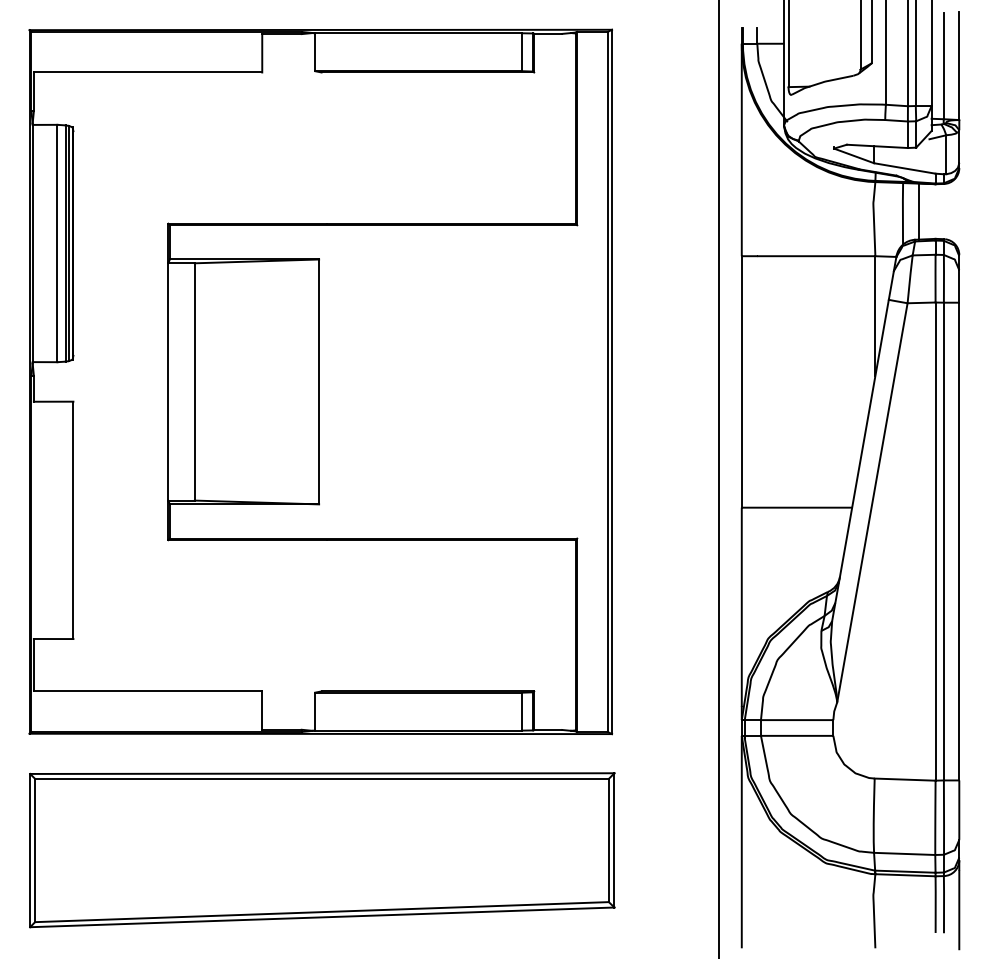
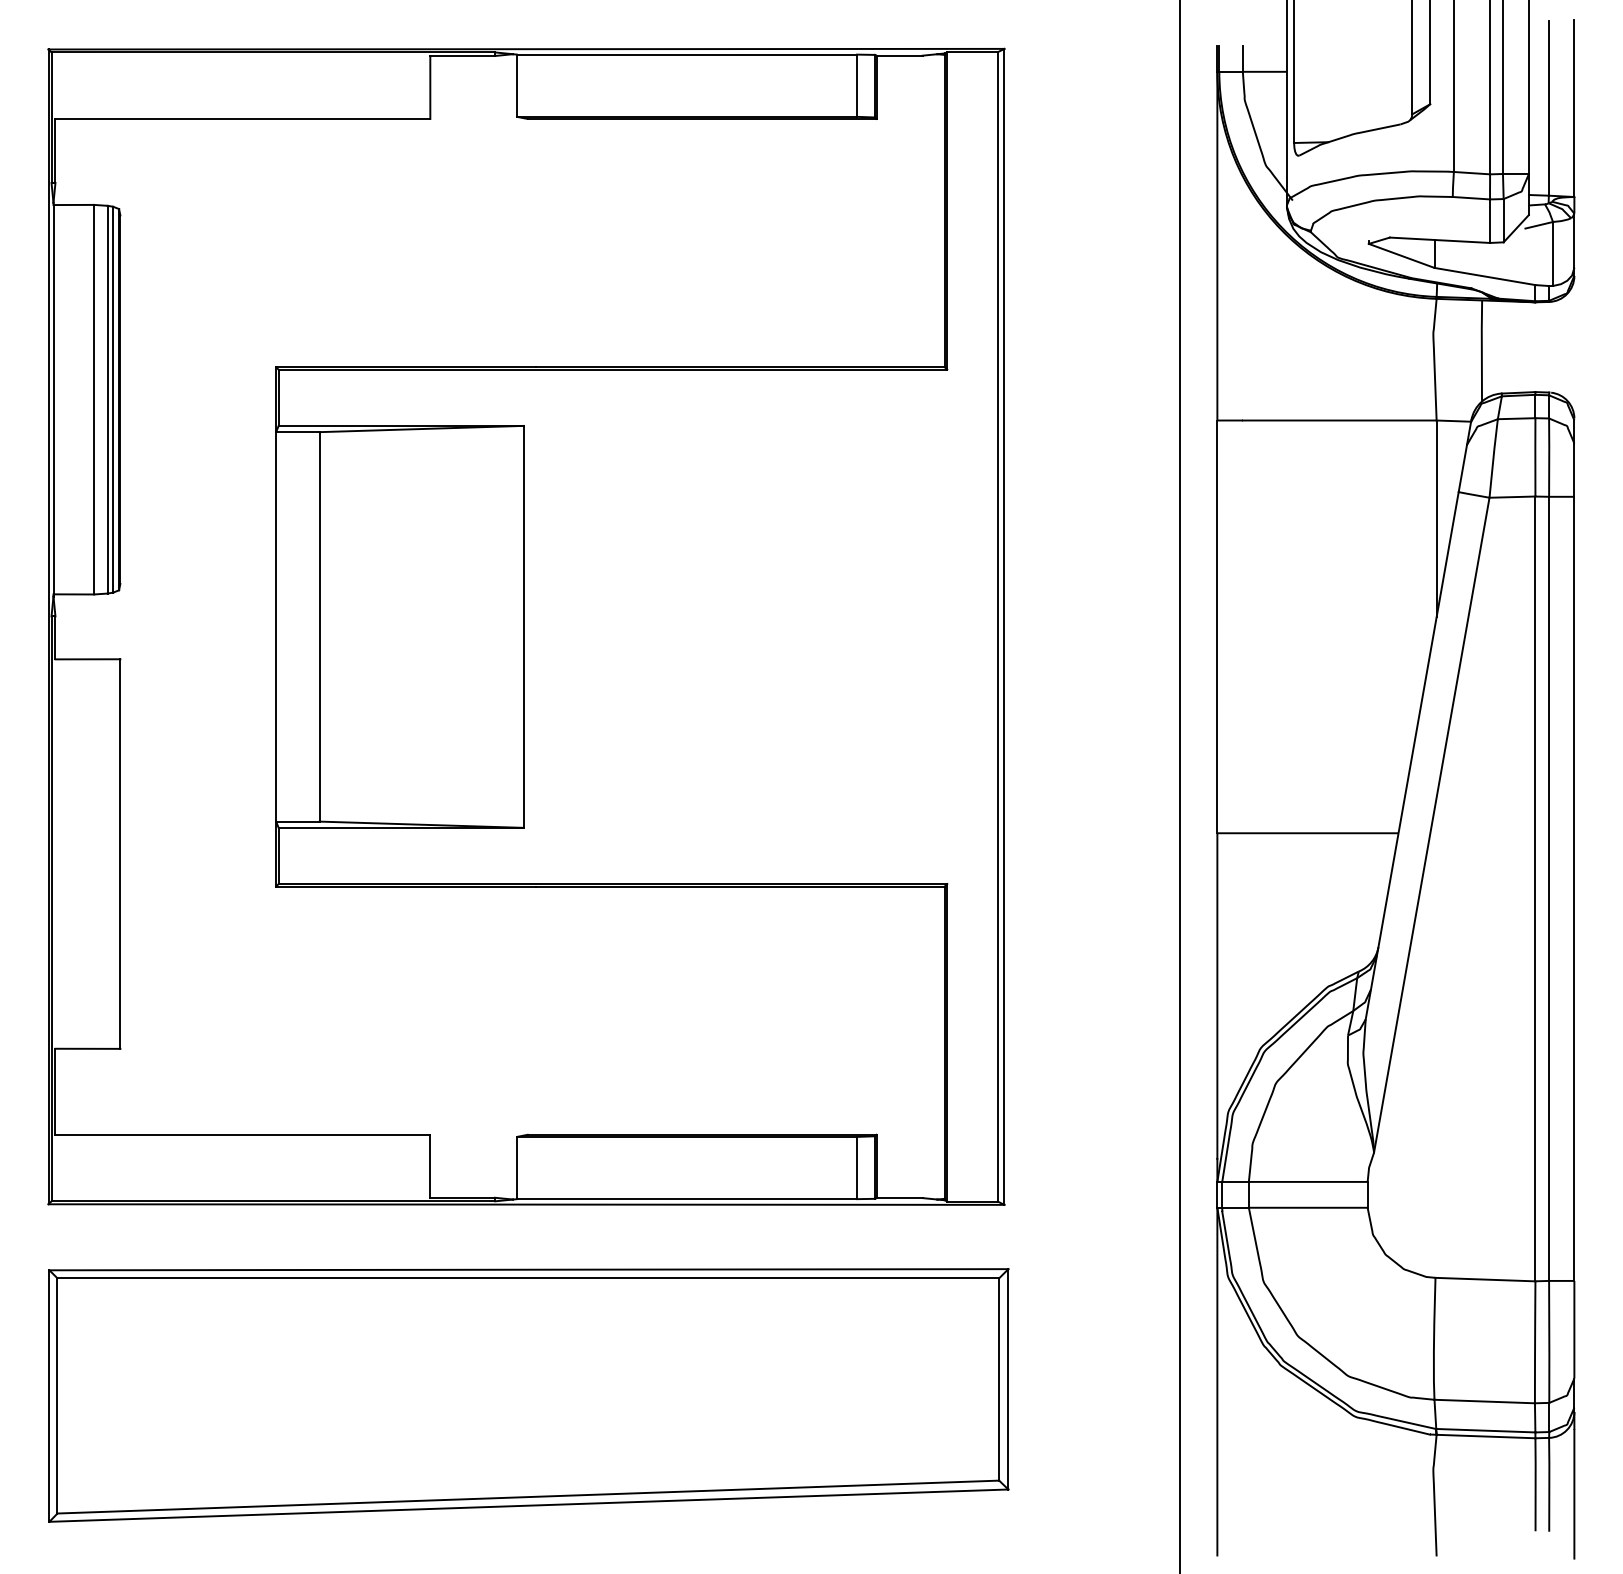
line: (919, 210) -> (1509, 345), removed

